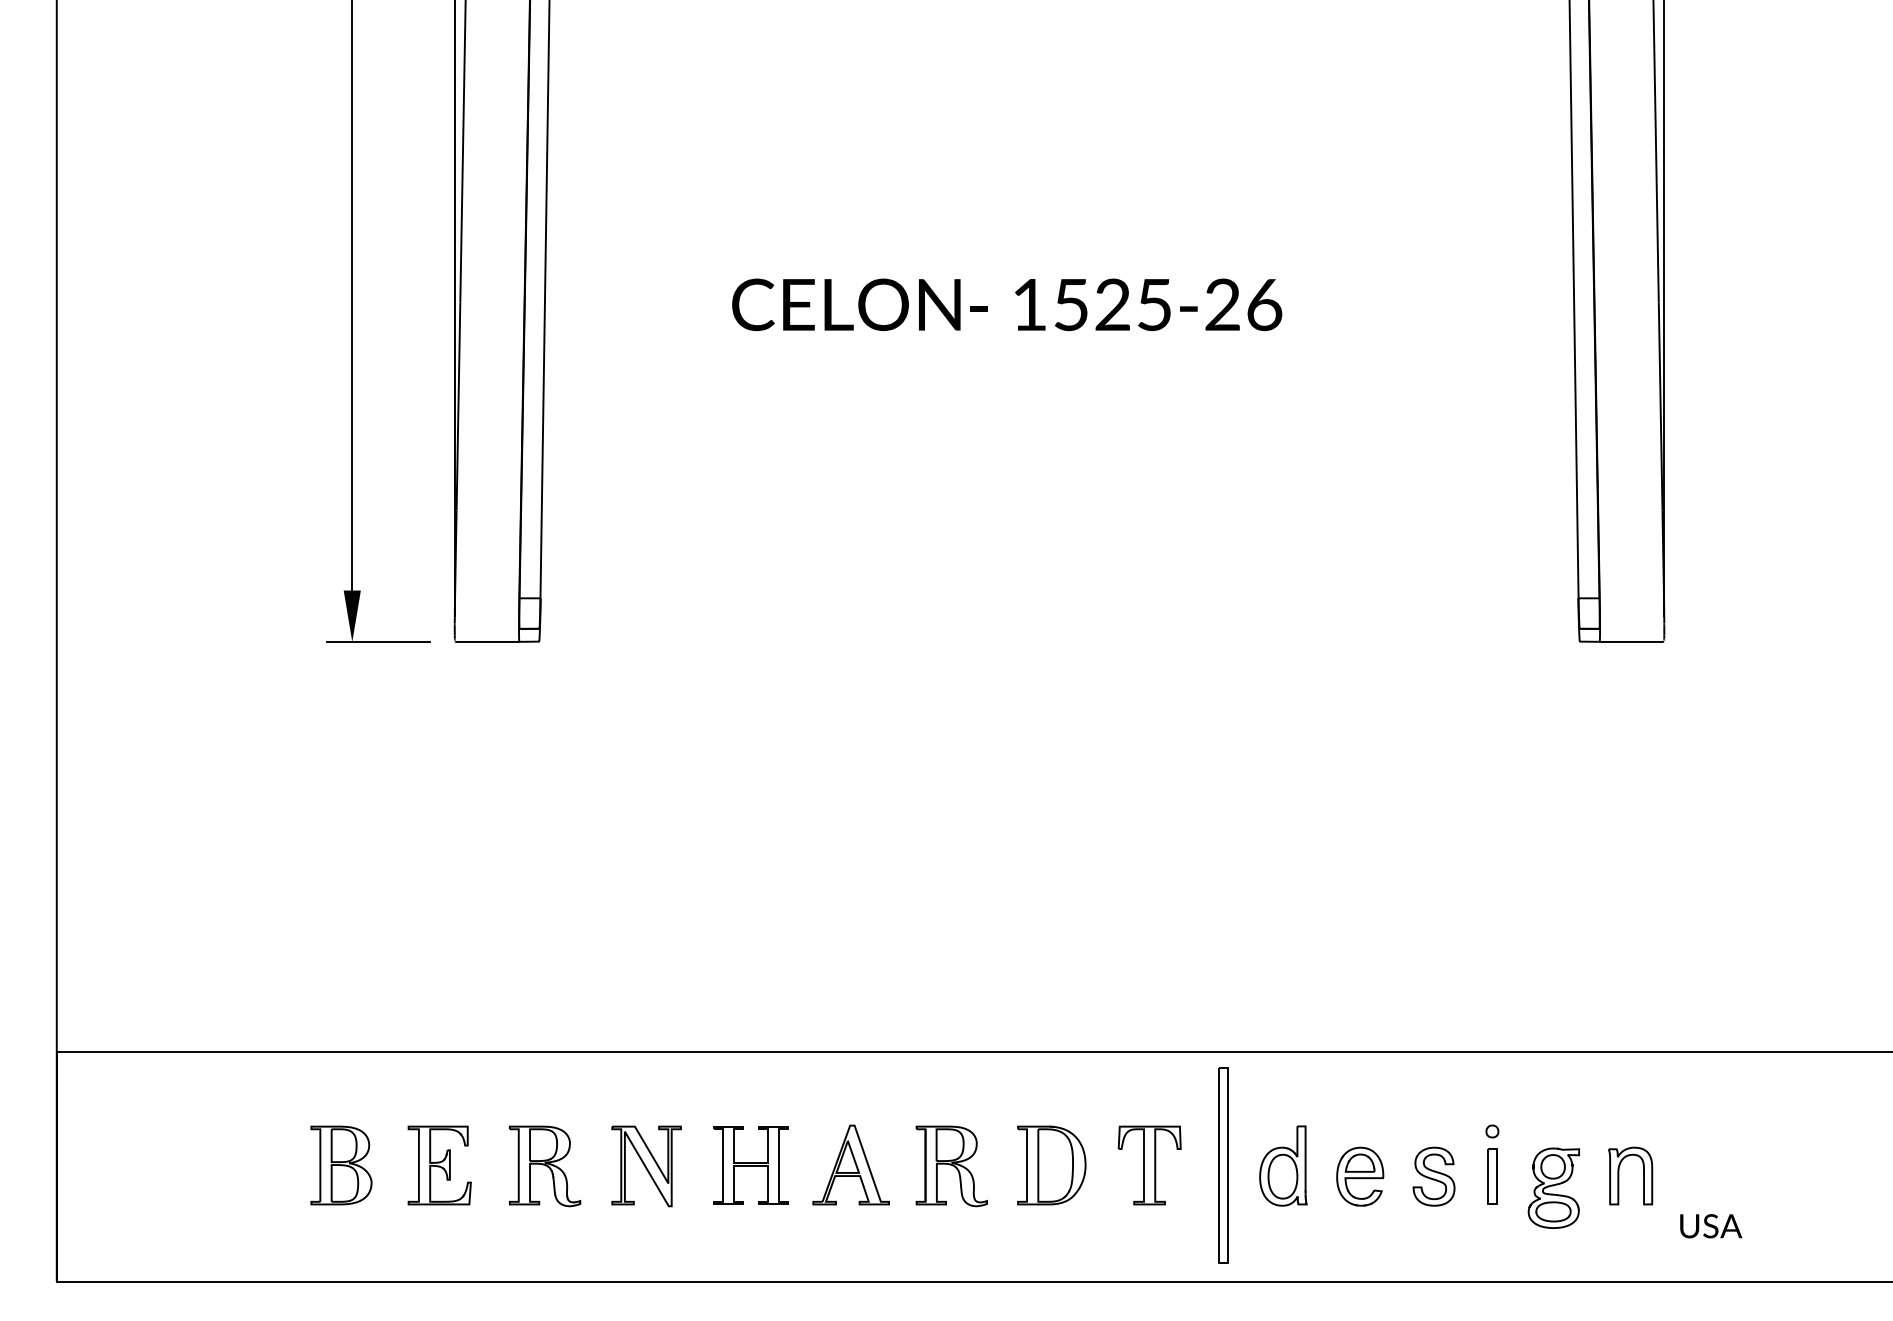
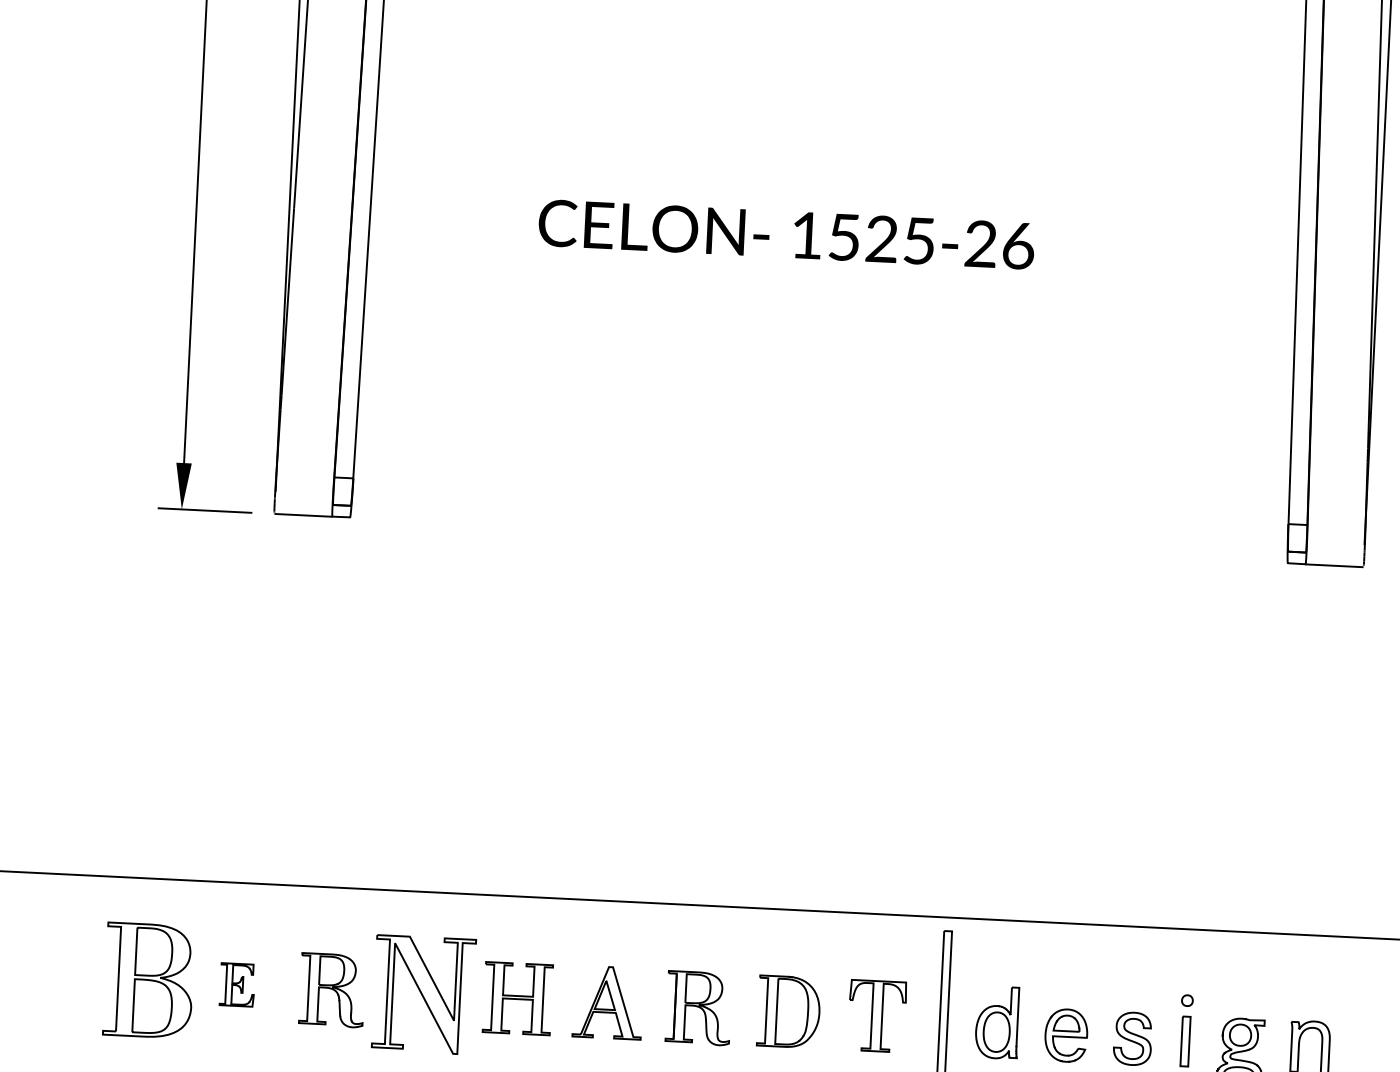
part: (341, 1165) -> (149, 980), size x1.6
part: (439, 1165) -> (237, 984), size x0.6
part: (646, 1166) -> (423, 994), size x1.6

